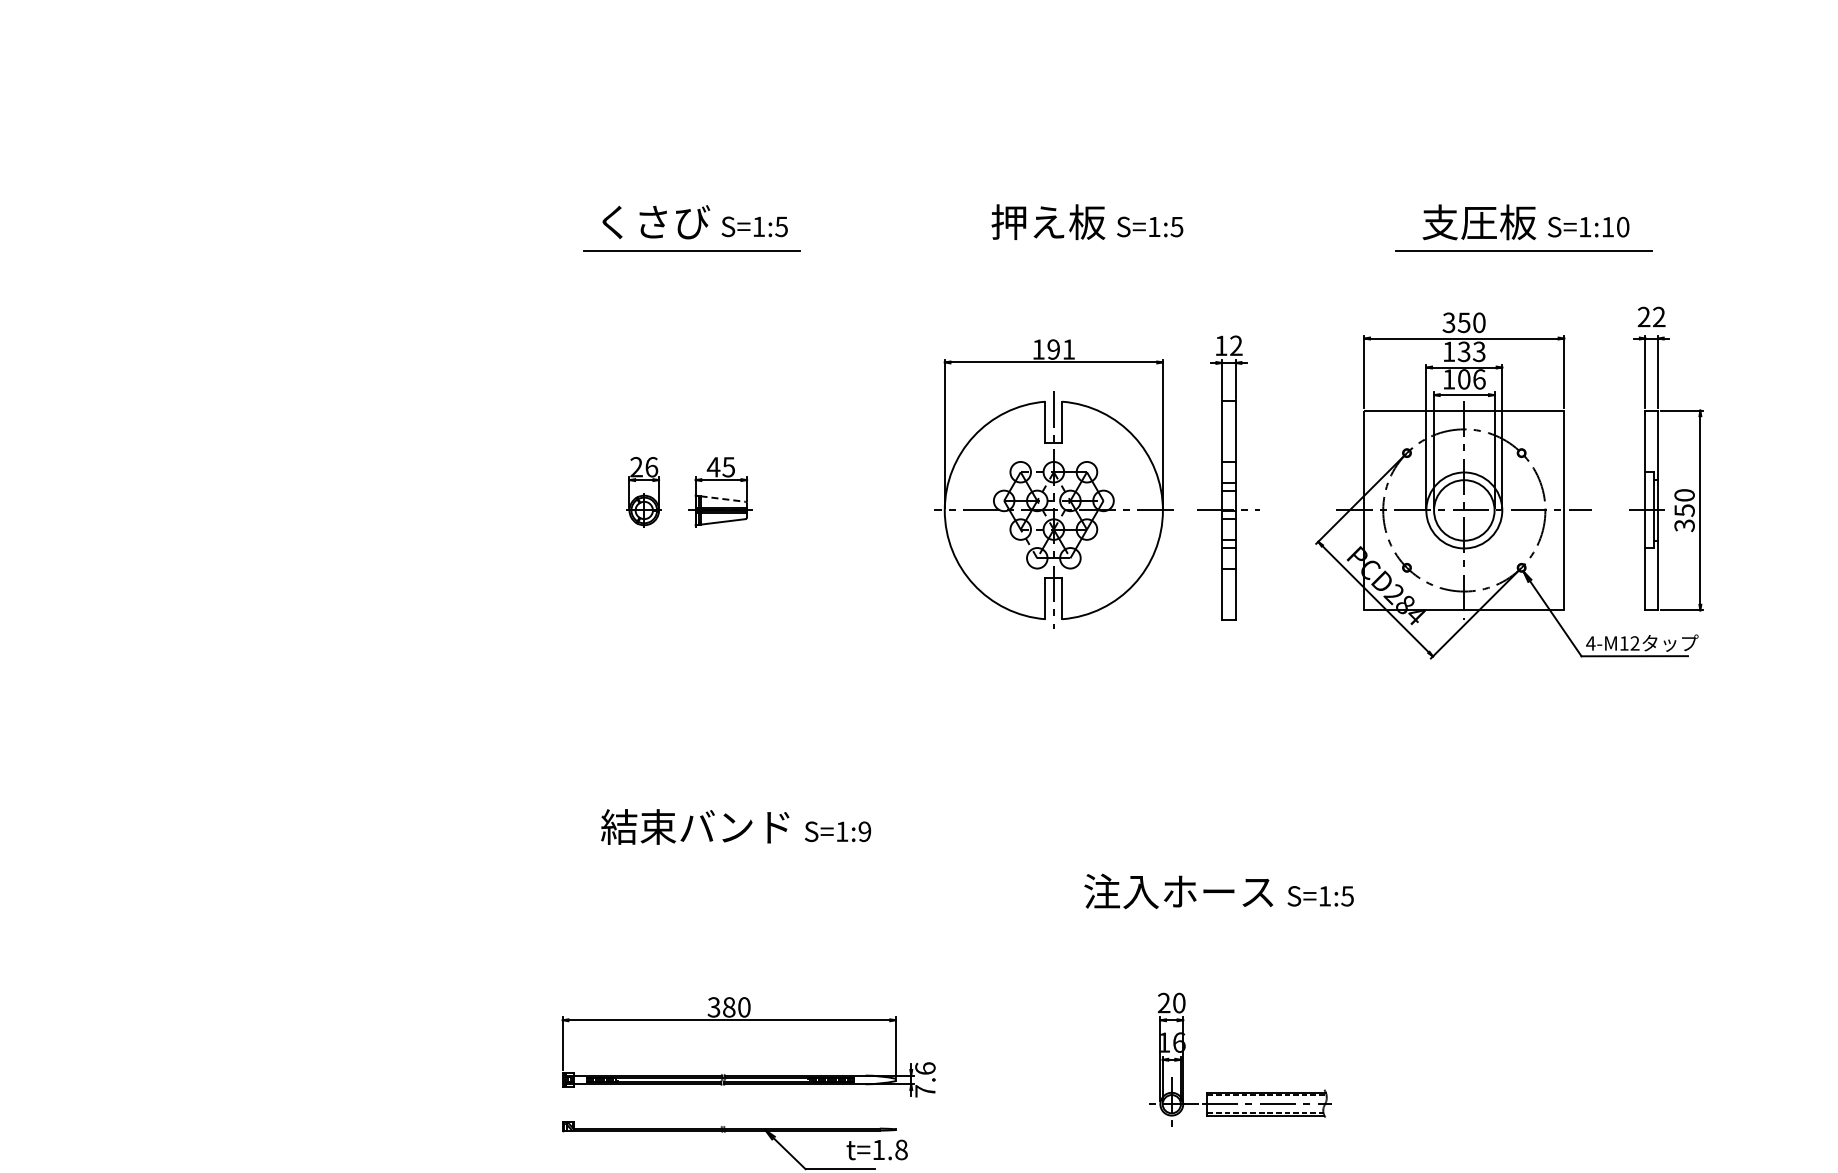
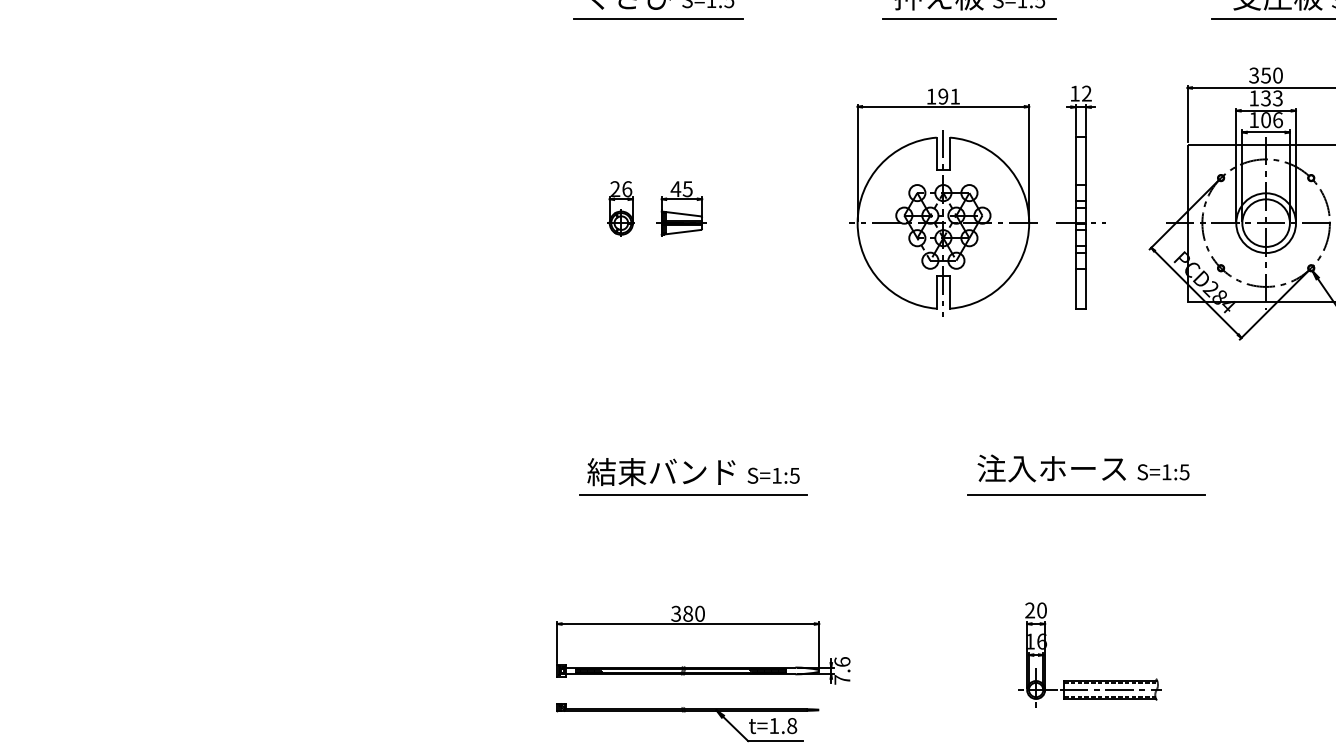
line: (1087, 250) -> (969, 18), added
line: (723, 499) -> (683, 214), dashed -> solid
text: (864, 831) -> (794, 475), S=1:9 -> S=1:5
line: (735, 855) -> (693, 494), added
line: (1235, 855) -> (1086, 494), added
text: (1218, 891) -> (1083, 468), moved
text: (876, 1149) -> (772, 725), moved

